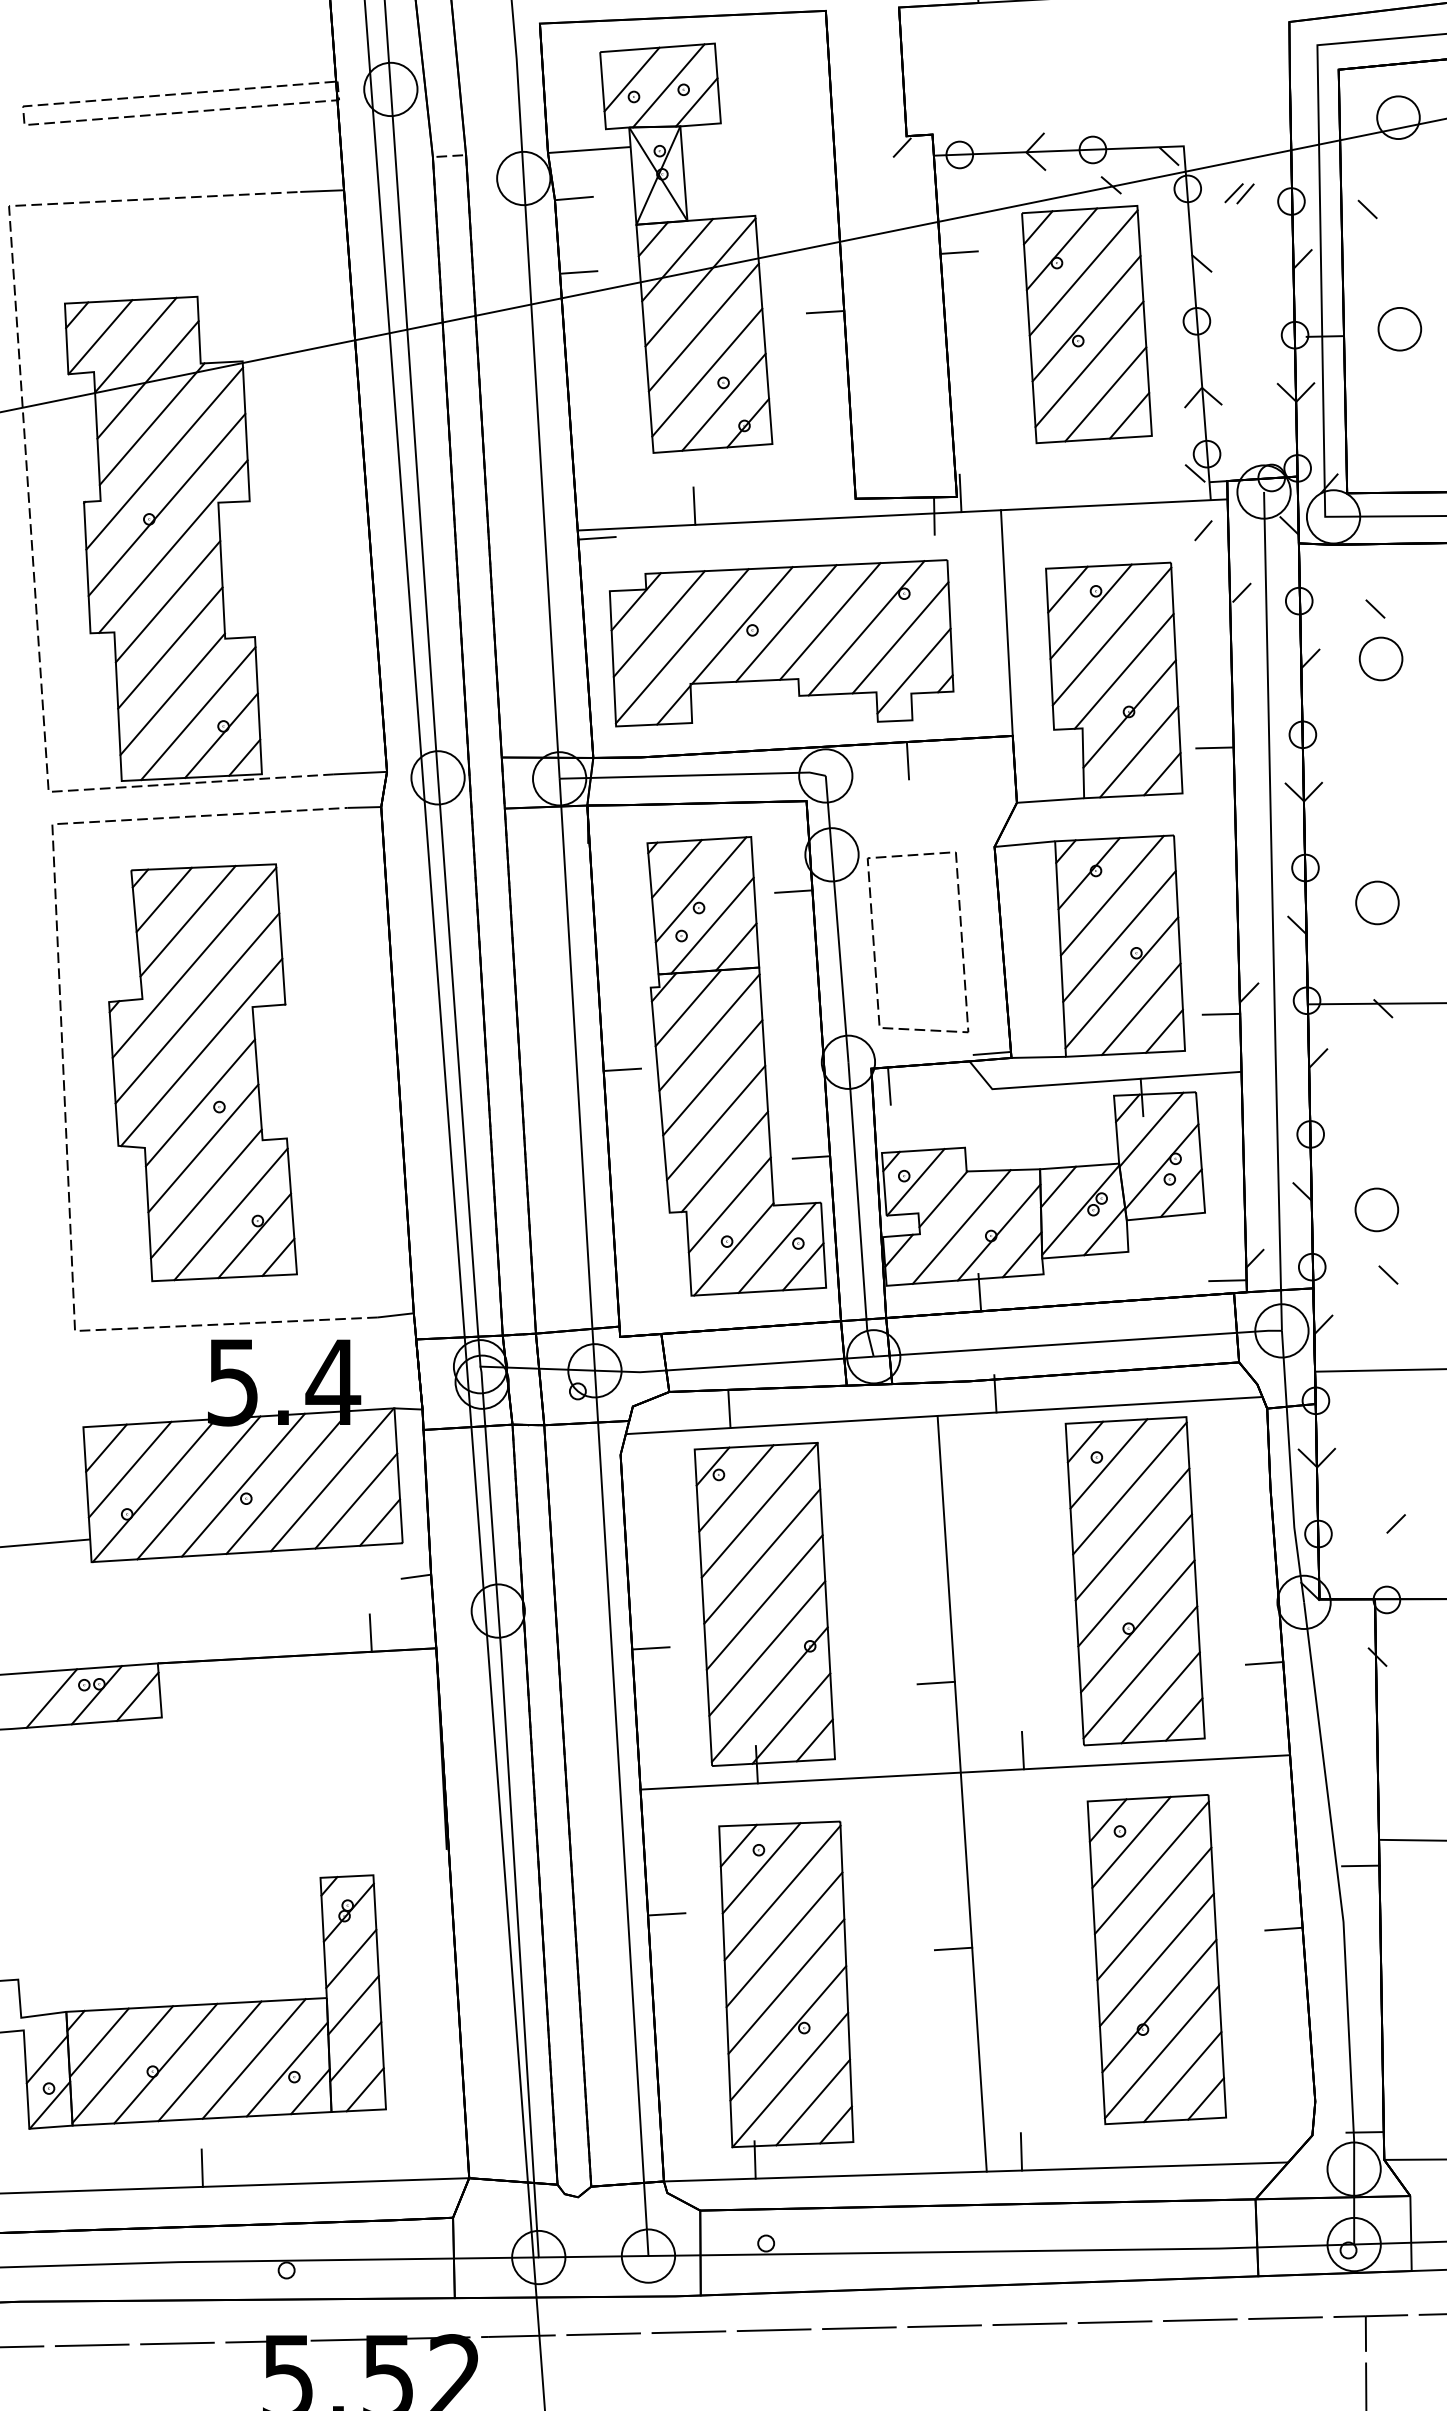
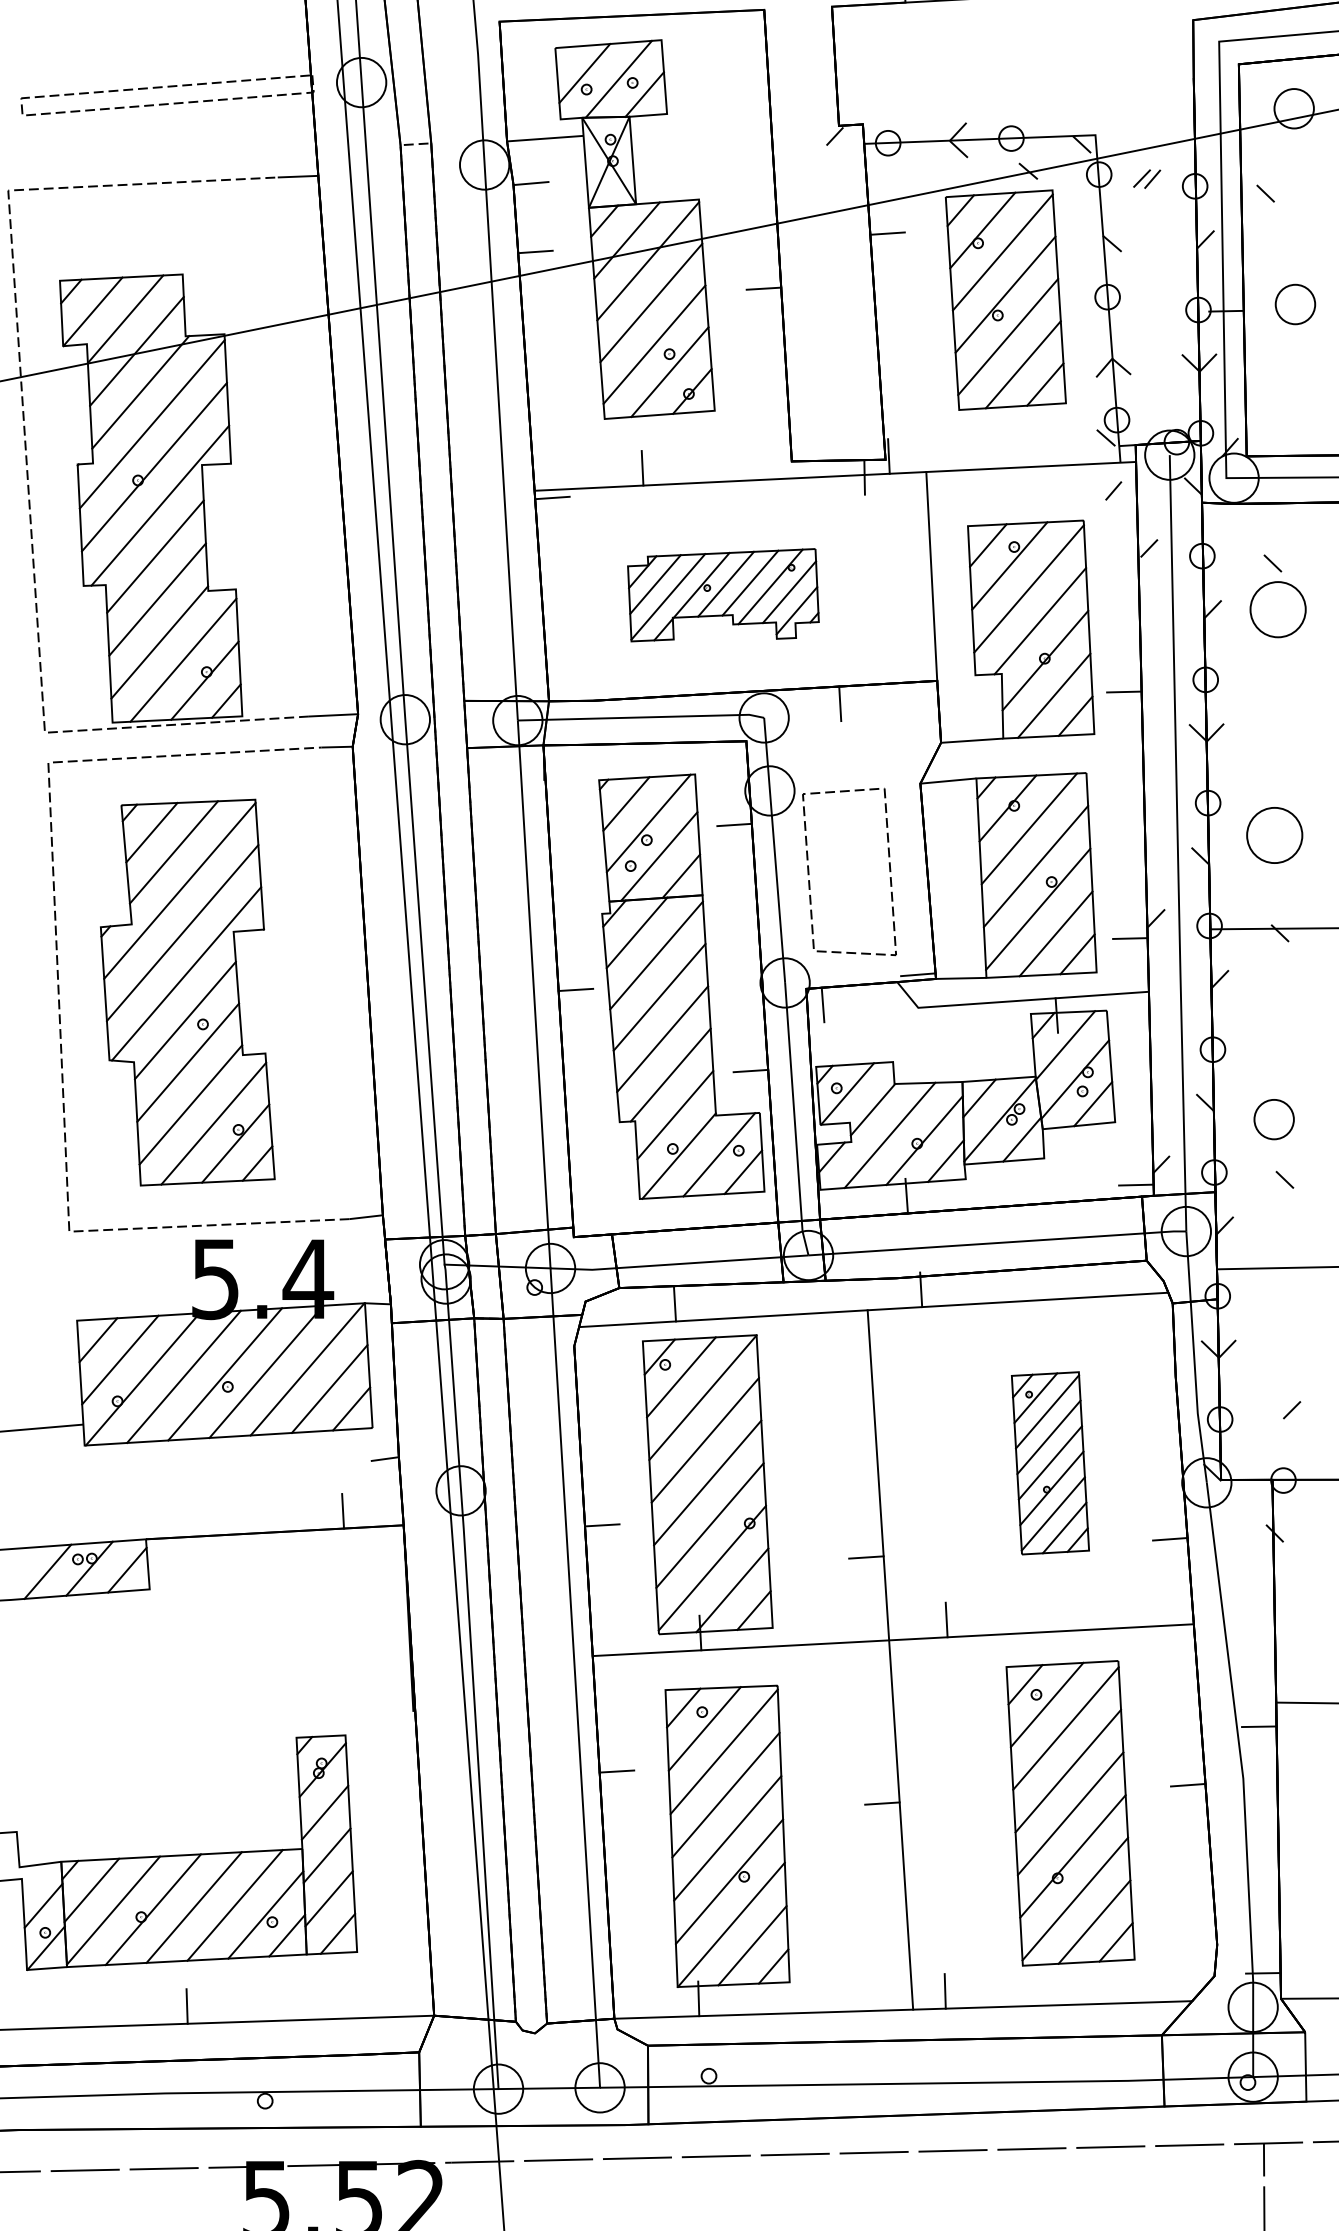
part: (781, 643) -> (723, 595), size x0.6
part: (1380, 658) -> (1277, 609), size x1.4
part: (1377, 902) -> (1274, 835), size x1.4
part: (1134, 1581) -> (1049, 1463), size x0.6

